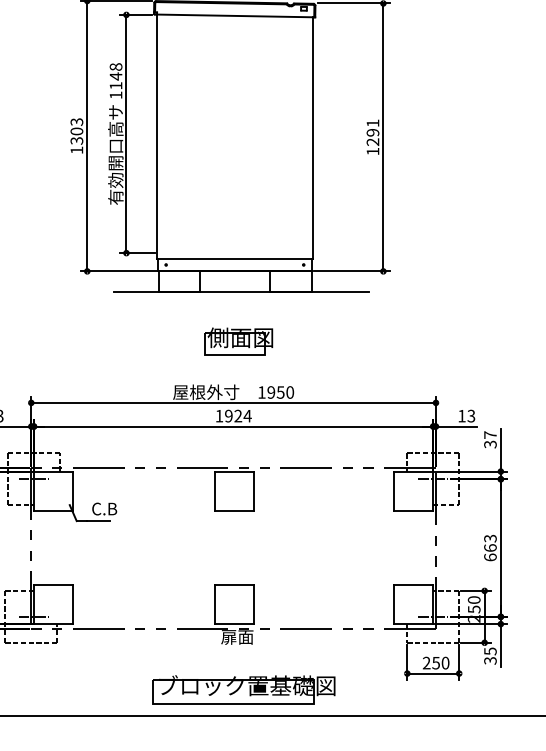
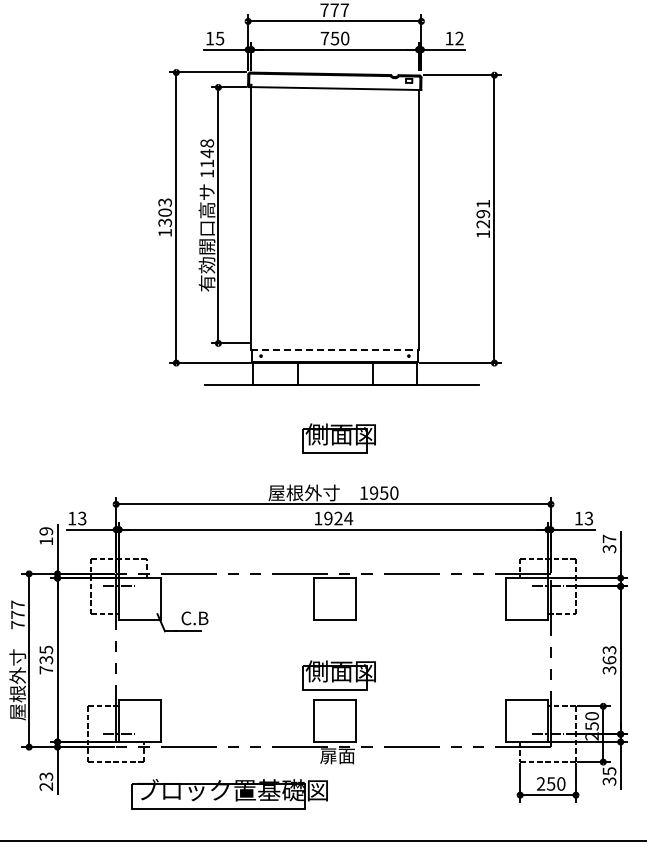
line: (235, 259) -> (335, 350), solid -> dashed
text: (490, 557) -> (609, 670), 663 -> 363
part: (238, 562) -> (338, 675), added
part: (243, 689) -> (229, 794), moved

